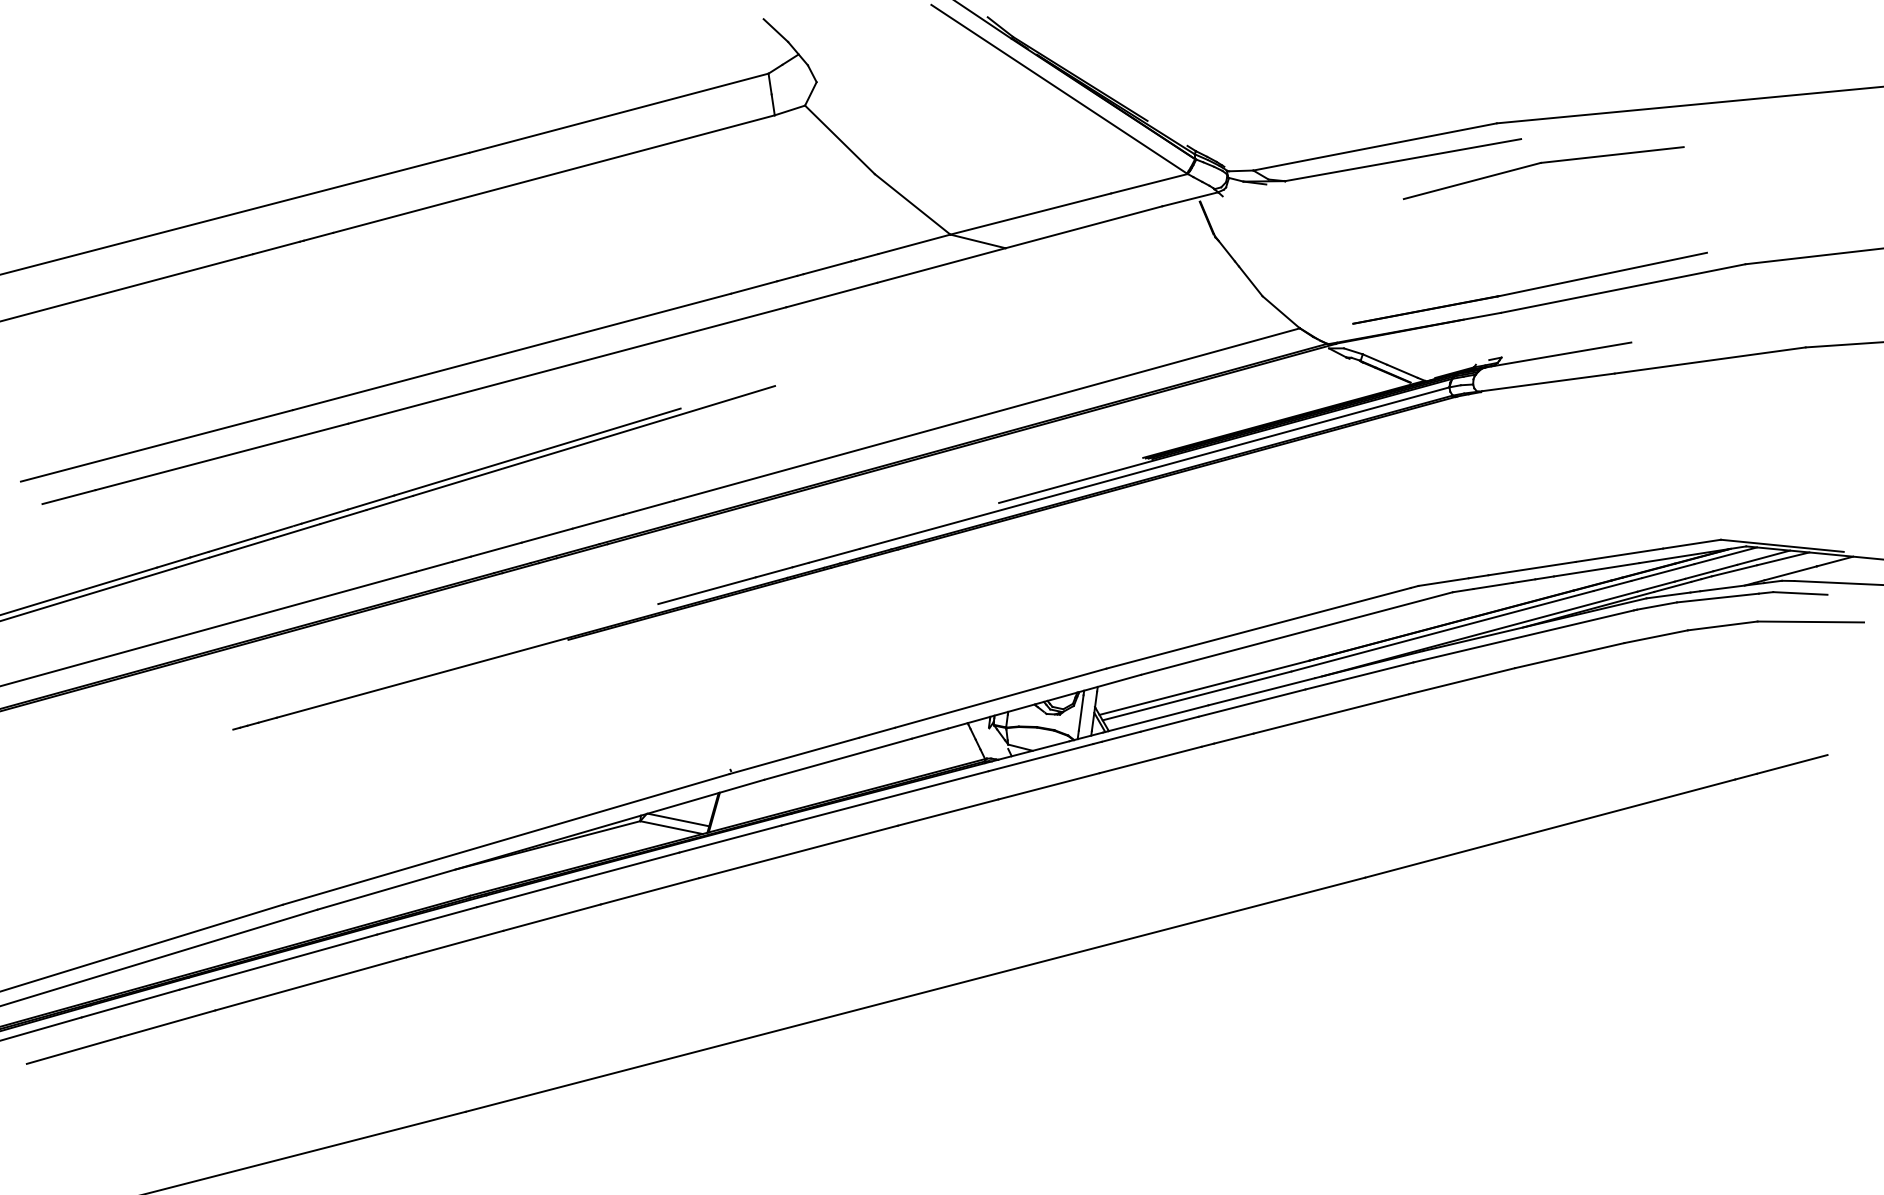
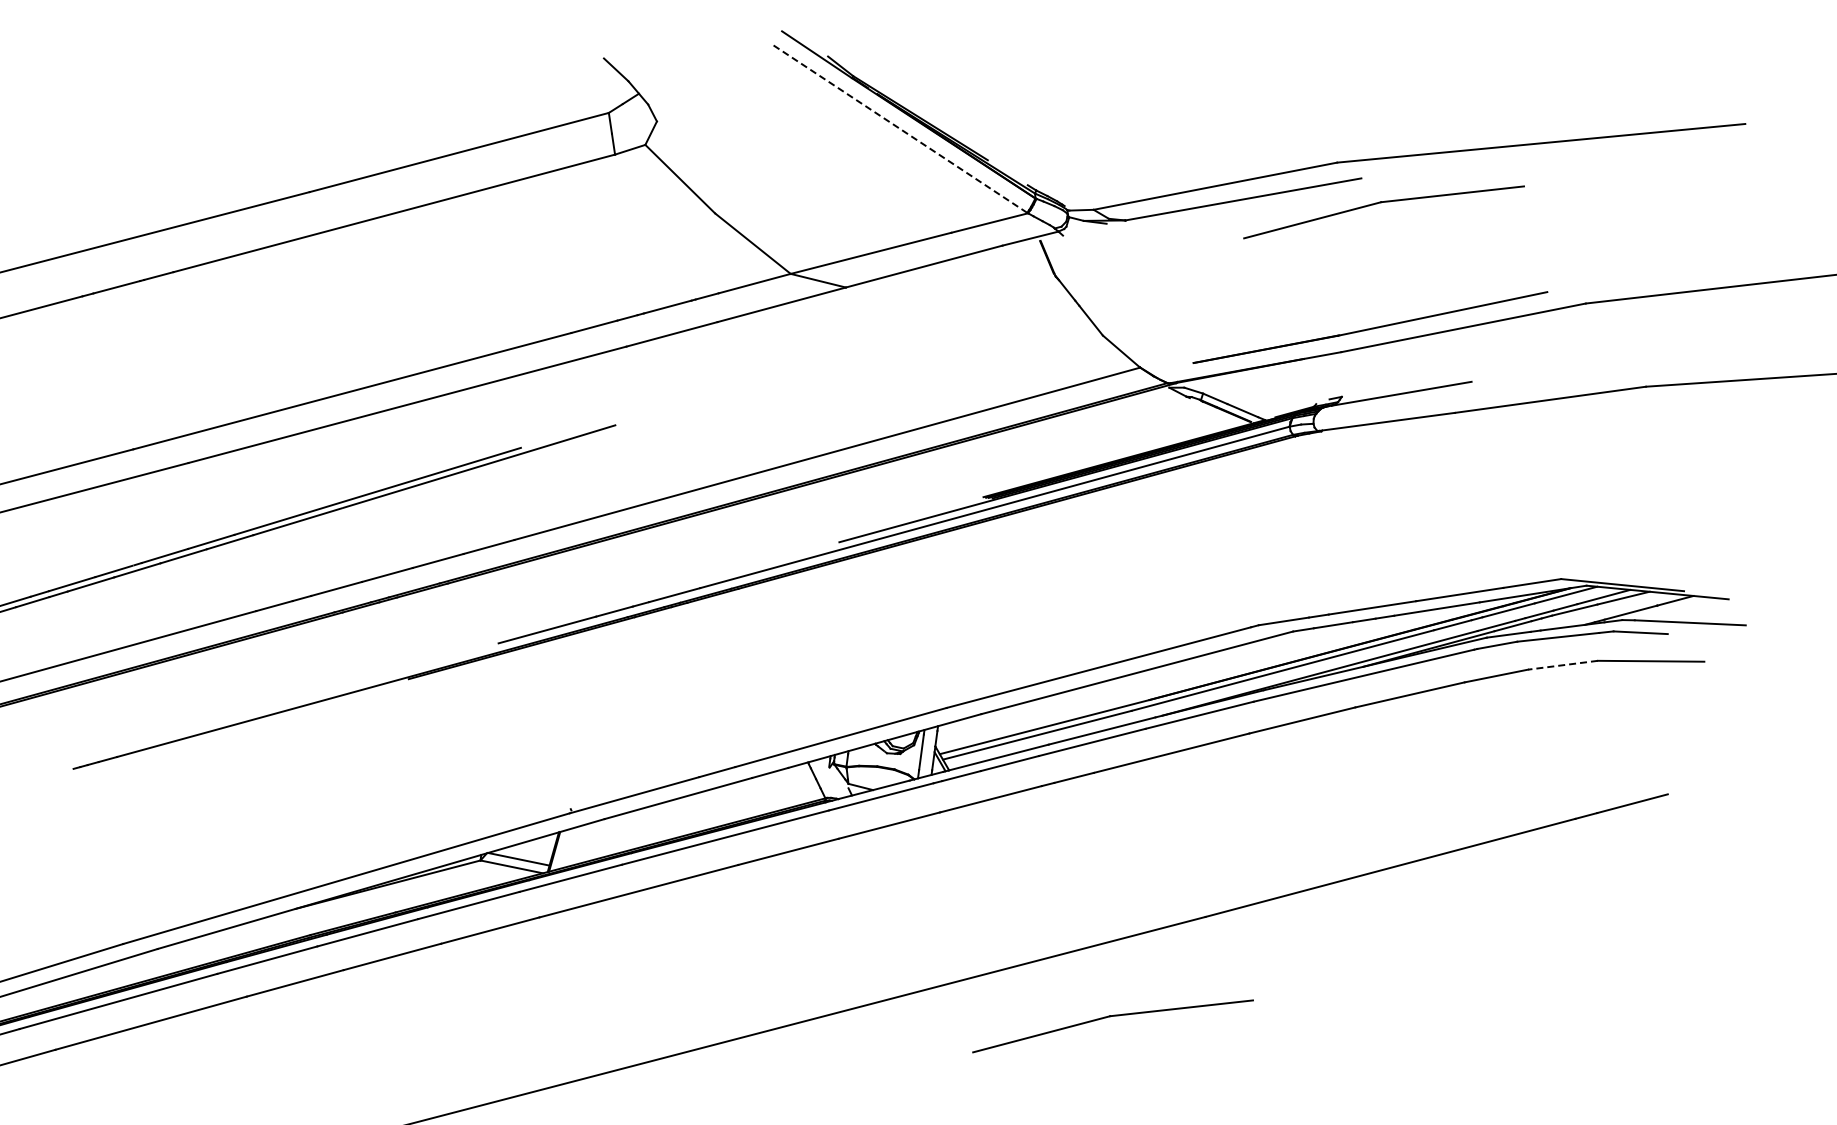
line: (1058, 88) -> (898, 127), solid -> dashed
line: (1722, 626) -> (1562, 665), solid -> dashed
part: (1268, 978) -> (1108, 1017), added

